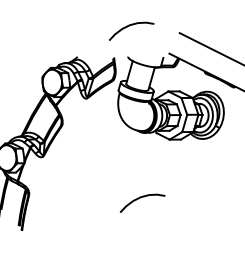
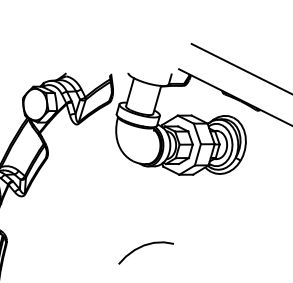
curve: (129, 26) -> (130, 35), removed

